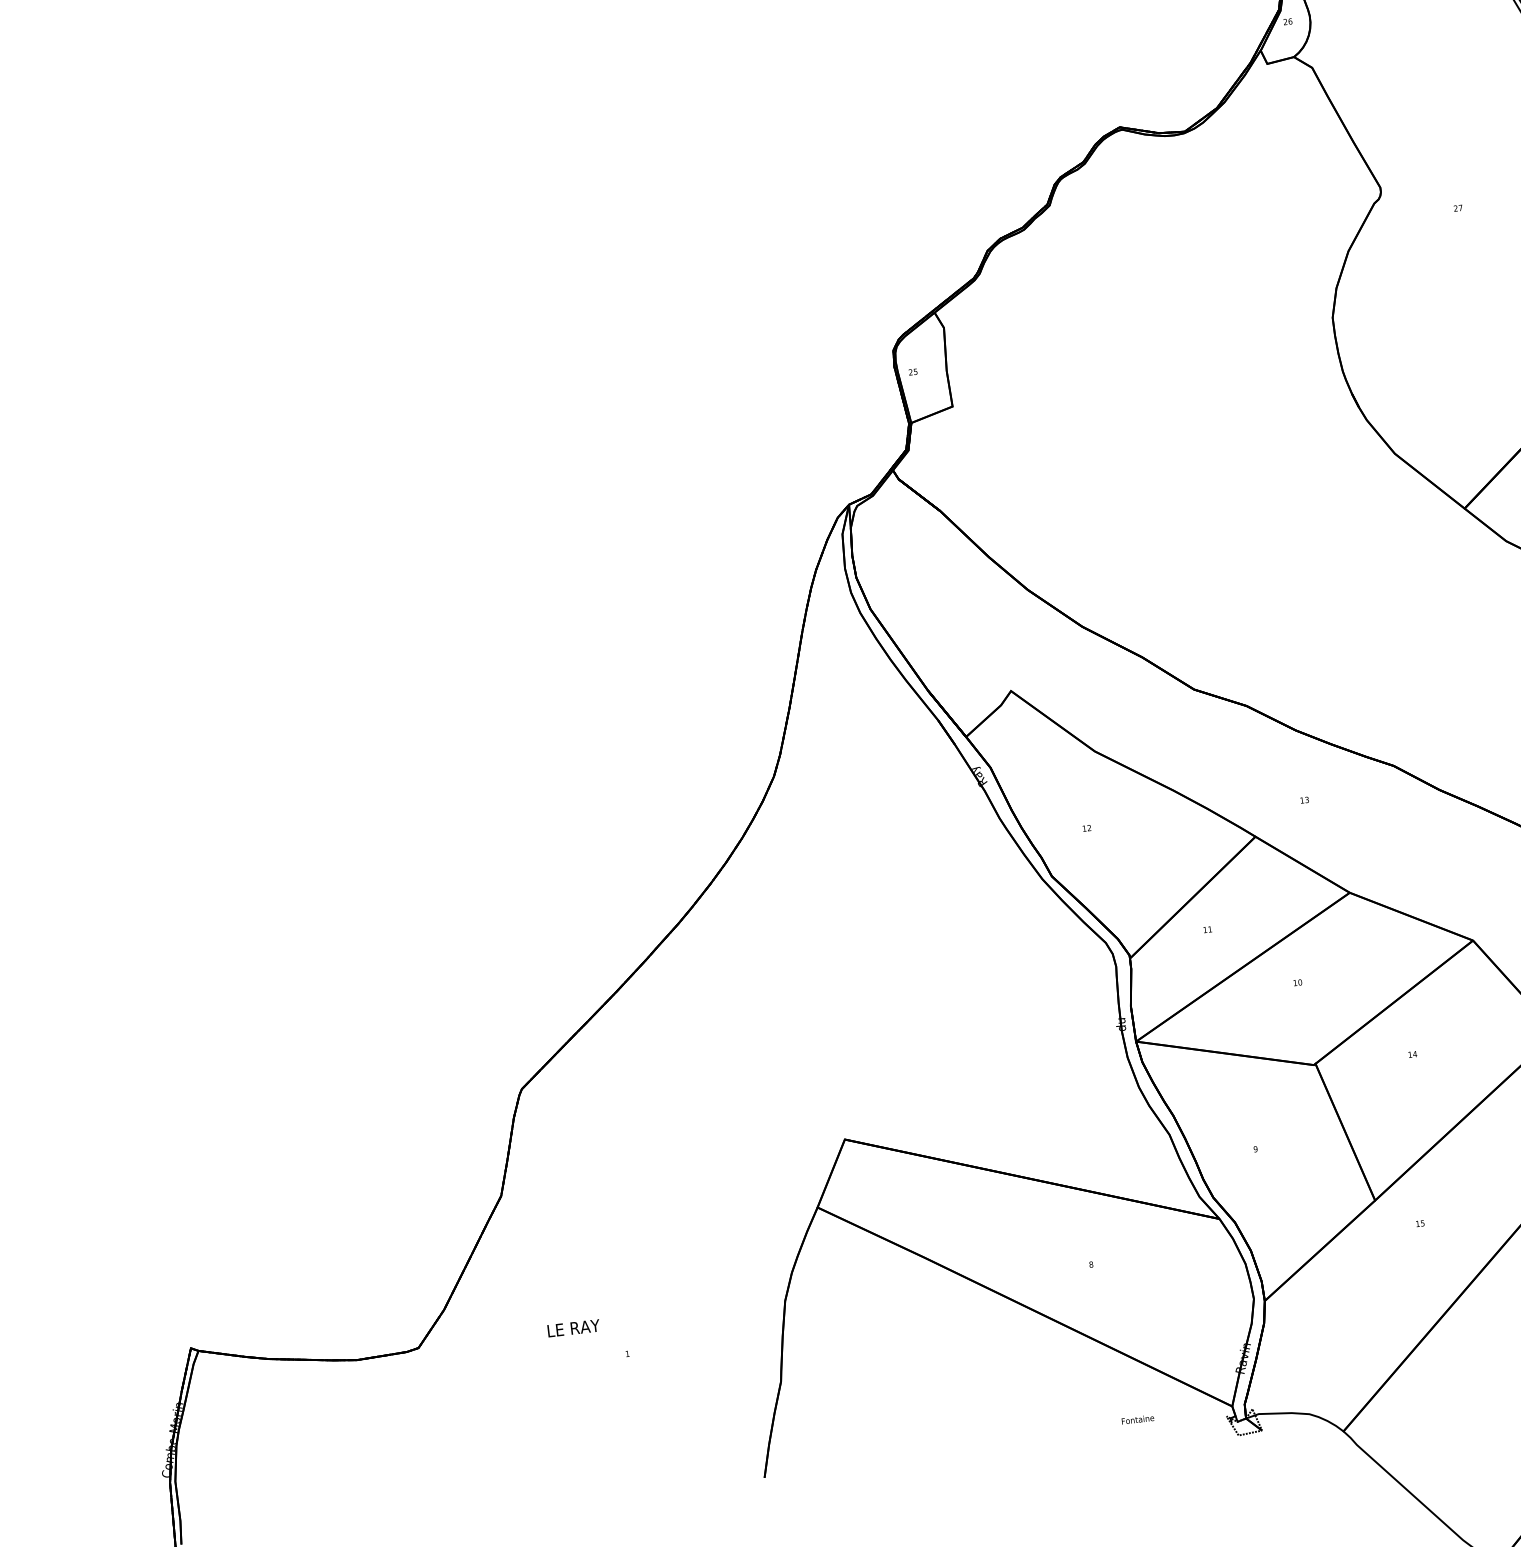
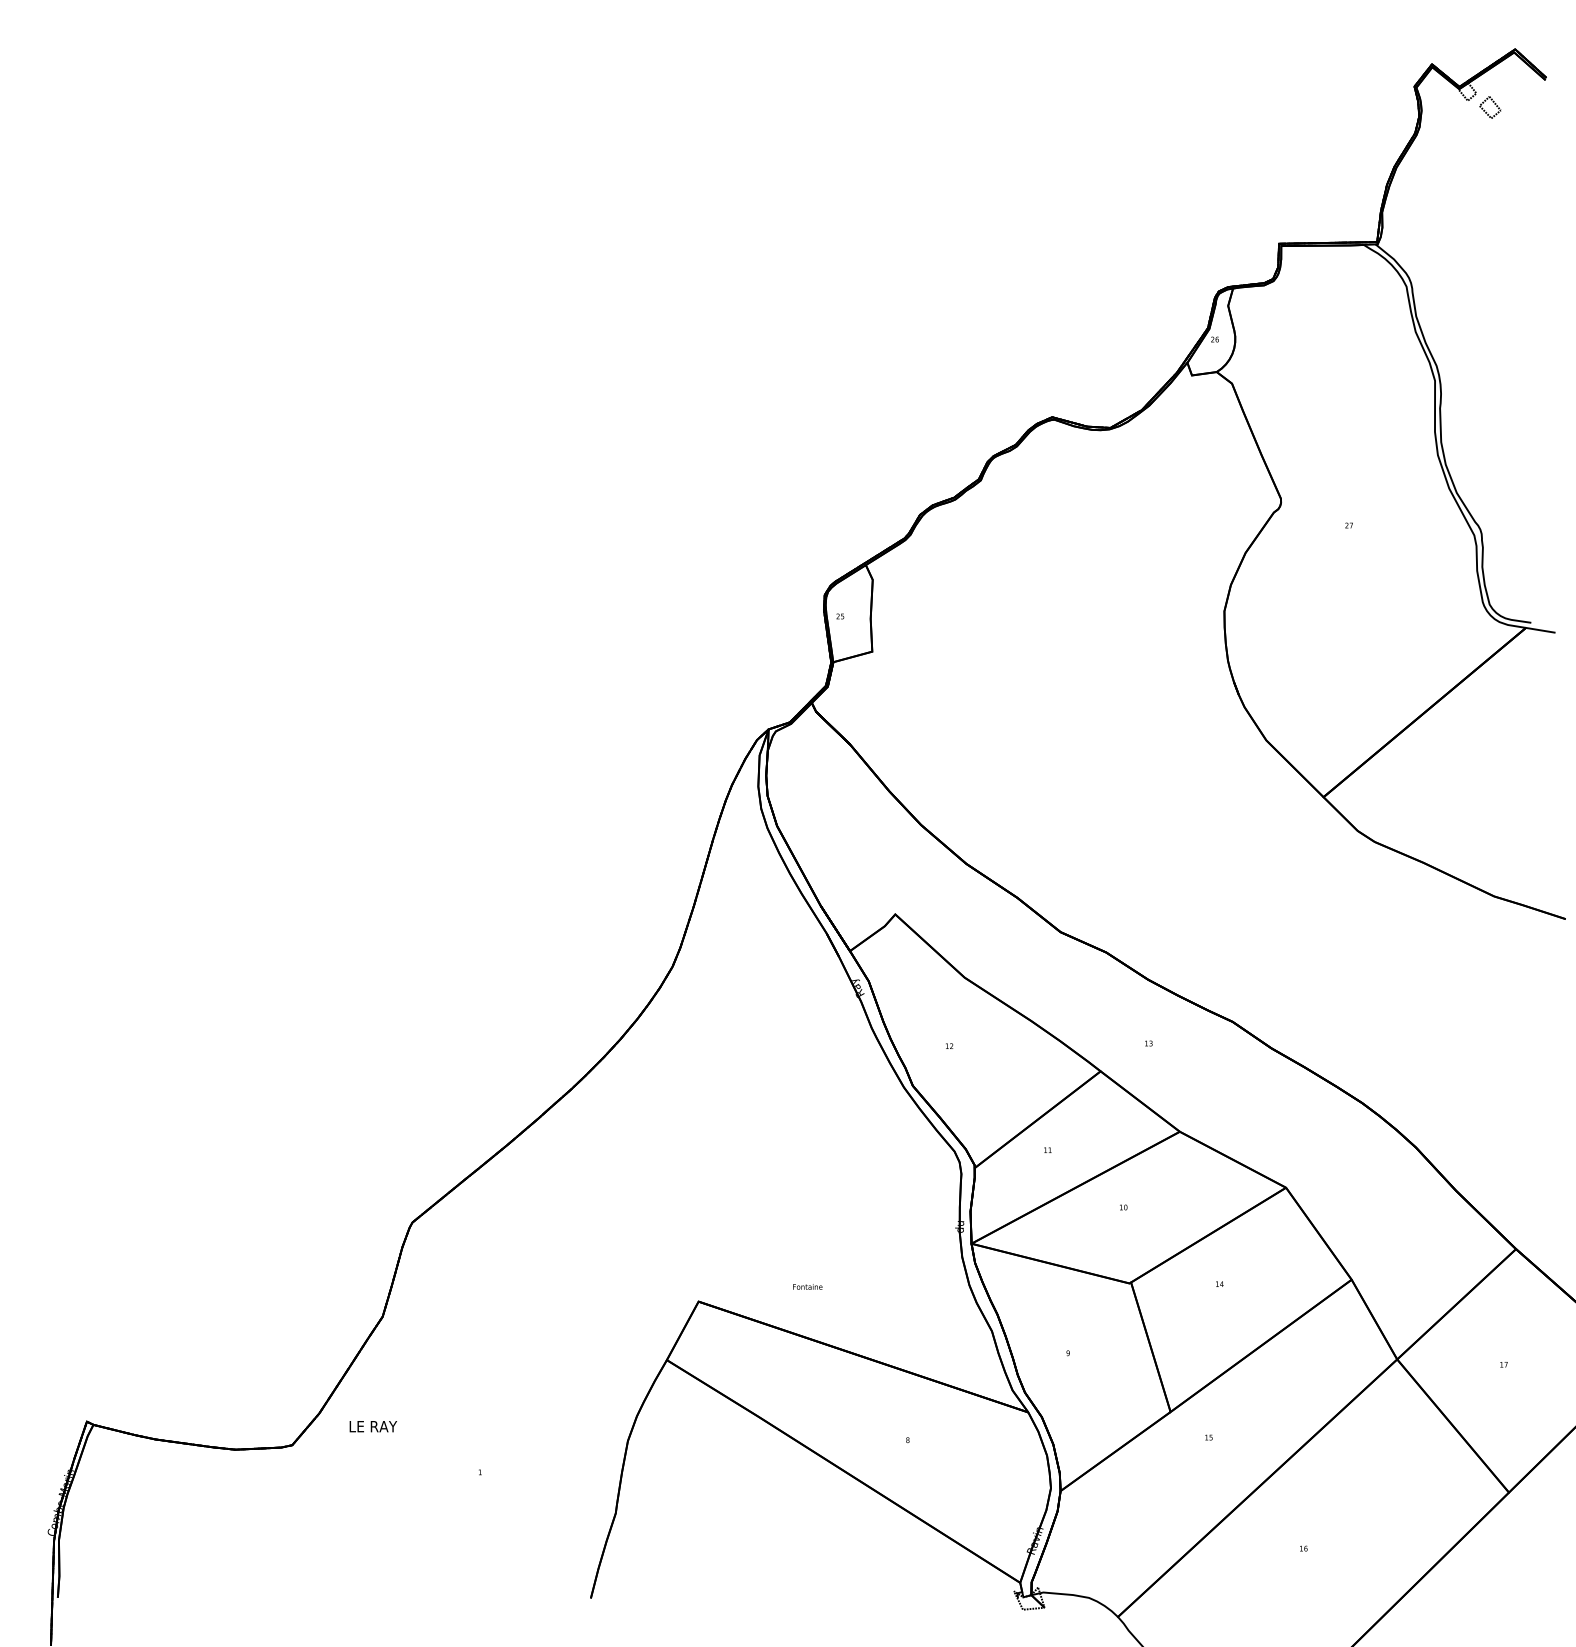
text: (572, 1328) -> (372, 1426), moved
text: (1137, 1419) -> (807, 1286), moved

